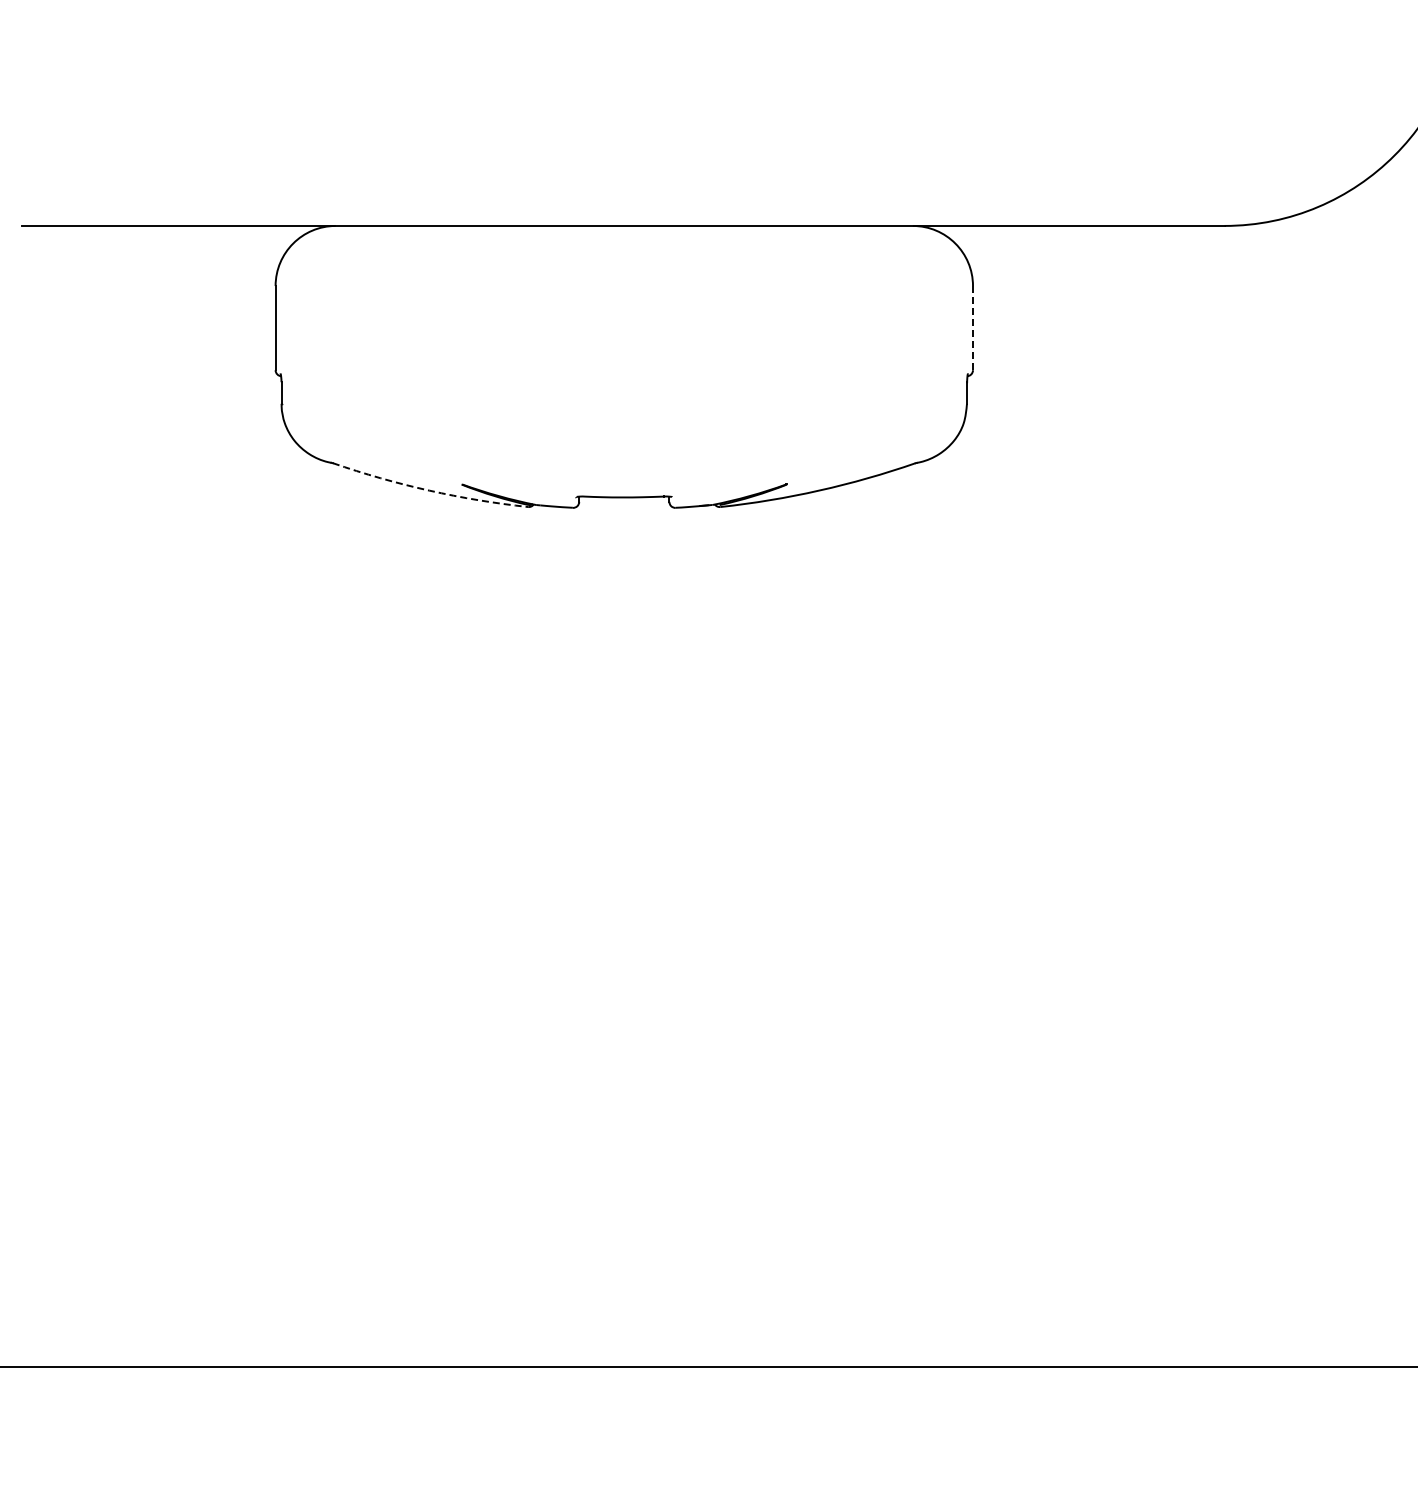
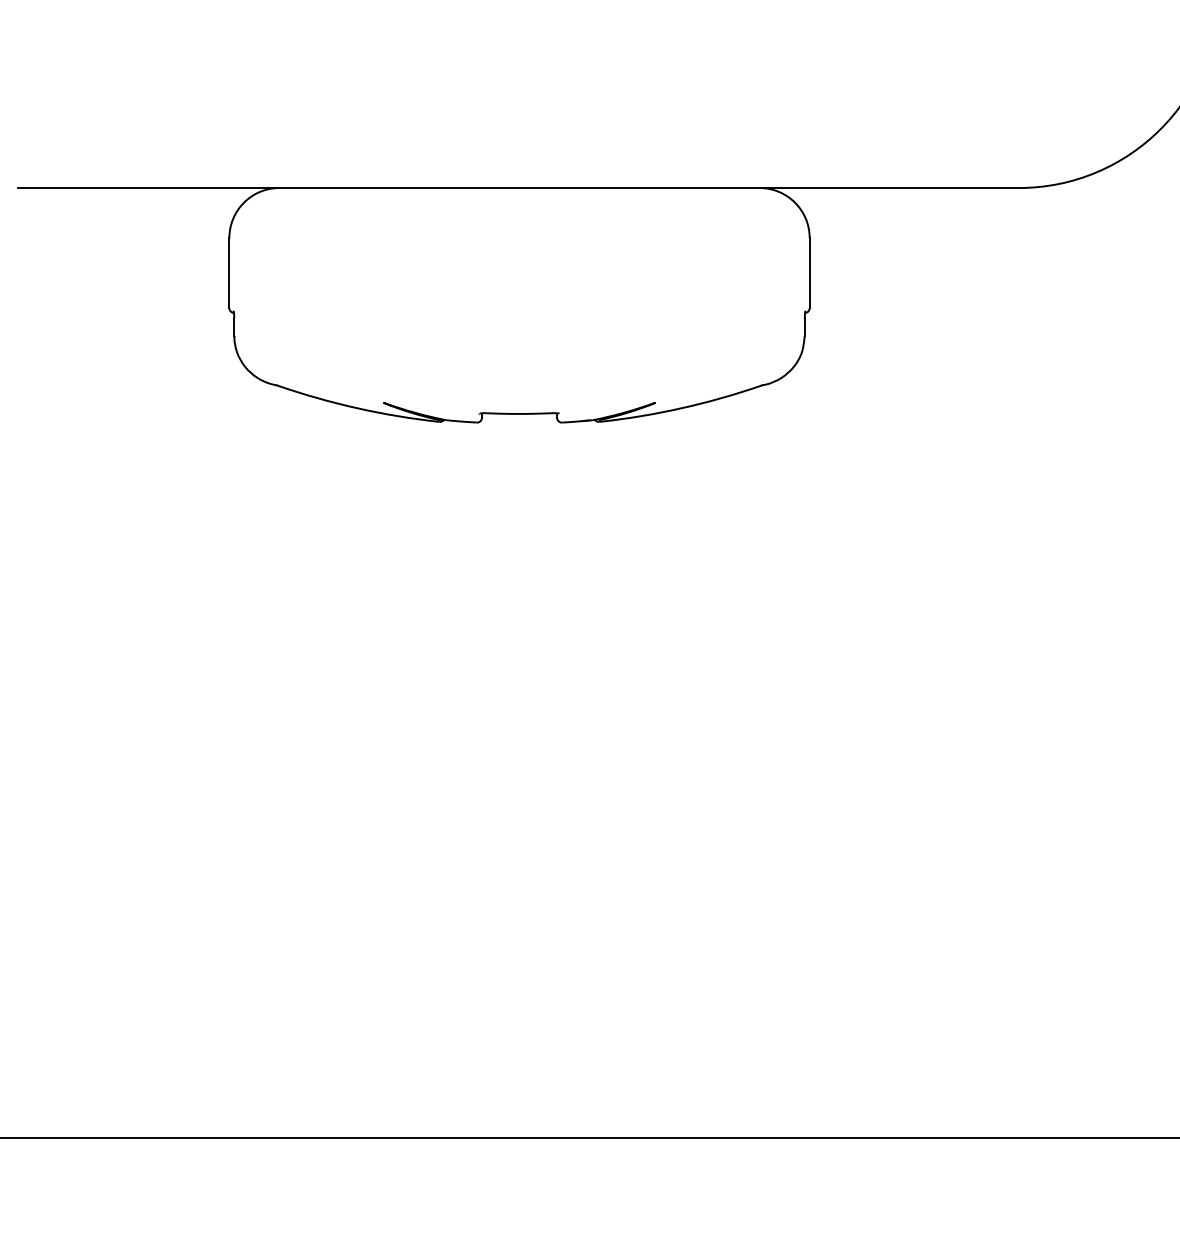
line: (973, 328) -> (810, 273), dashed -> solid
arc: (429, 490) -> (357, 408), dashed -> solid

